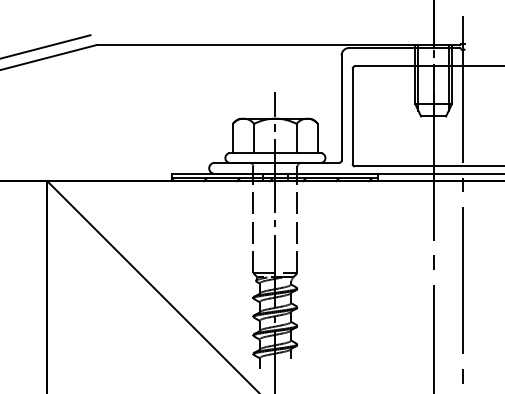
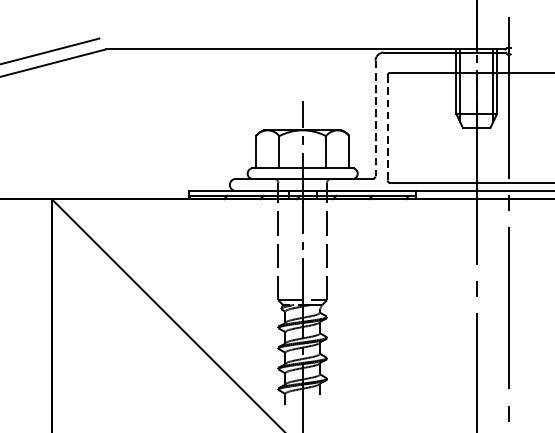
line: (341, 108) -> (375, 119), solid -> dashed
line: (352, 116) -> (387, 127), solid -> dashed

